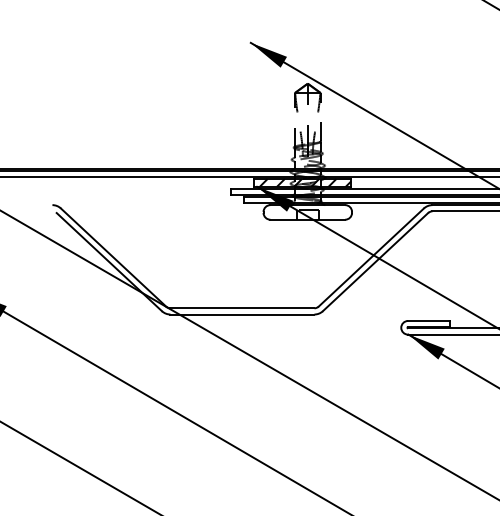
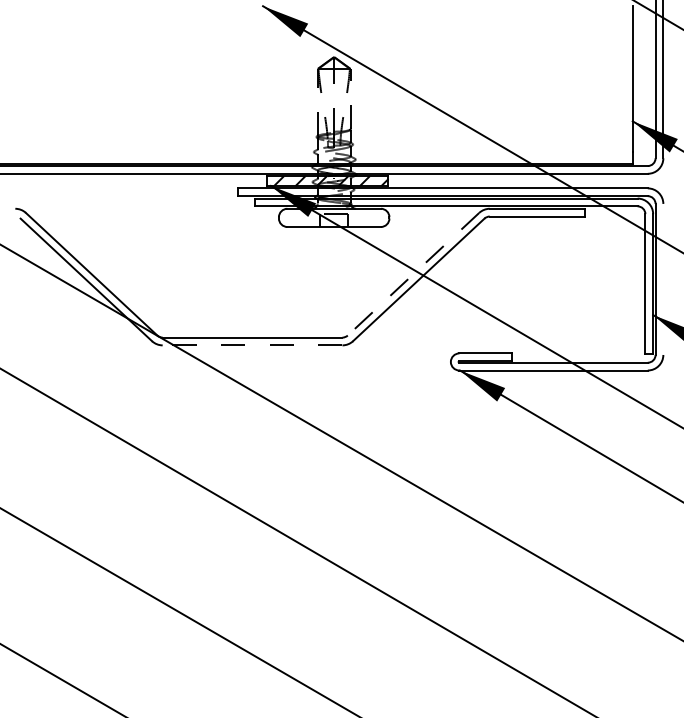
line: (371, 257) -> (413, 274), solid -> dashed
line: (242, 314) -> (252, 345), solid -> dashed

